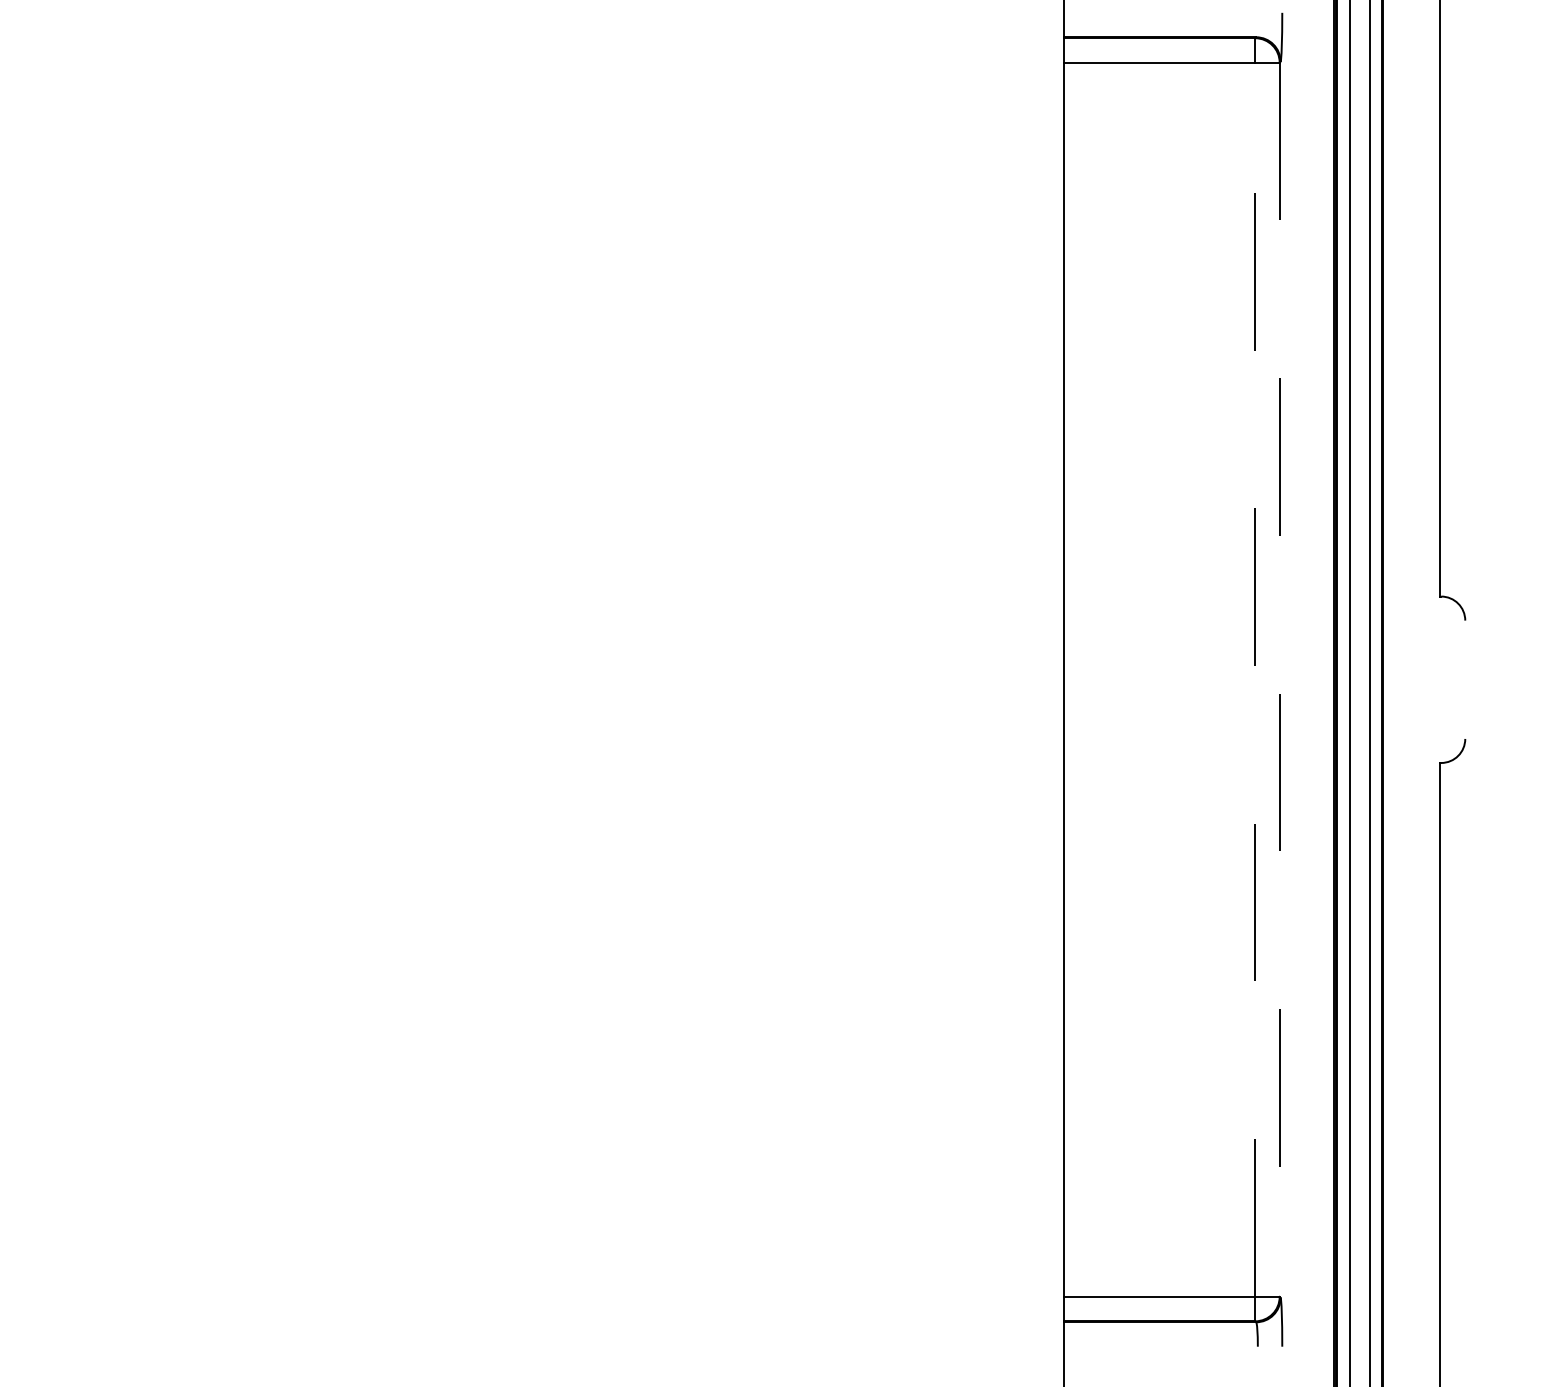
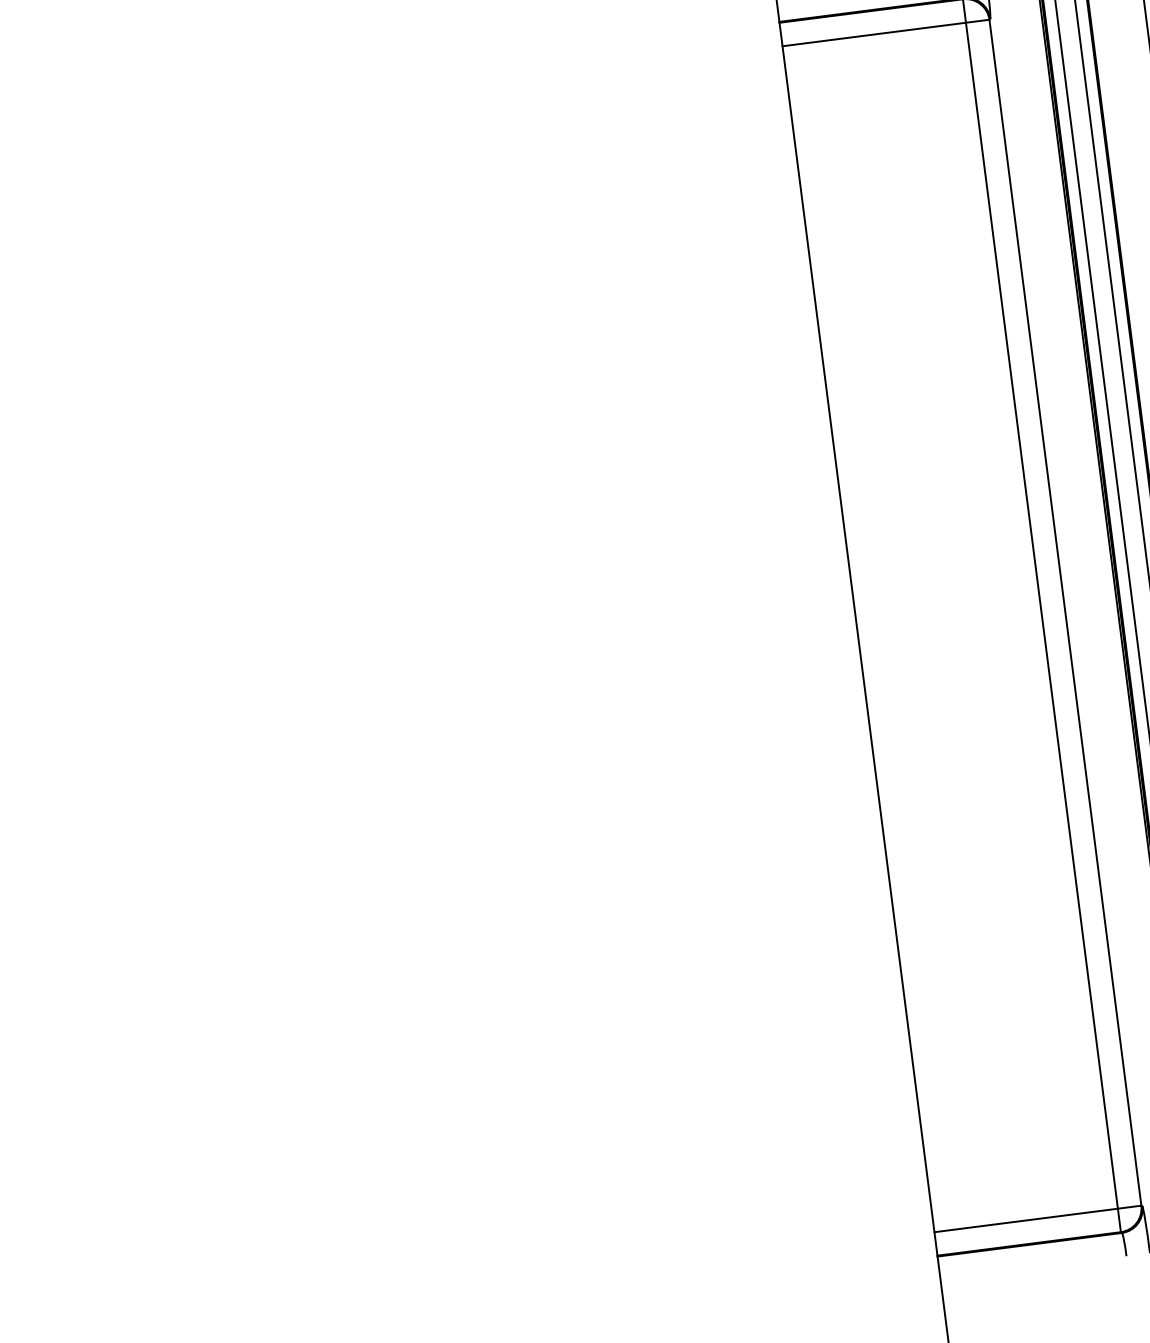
line: (1255, 679) -> (1042, 615), dashed -> solid
line: (1279, 680) -> (1065, 613), dashed -> solid

